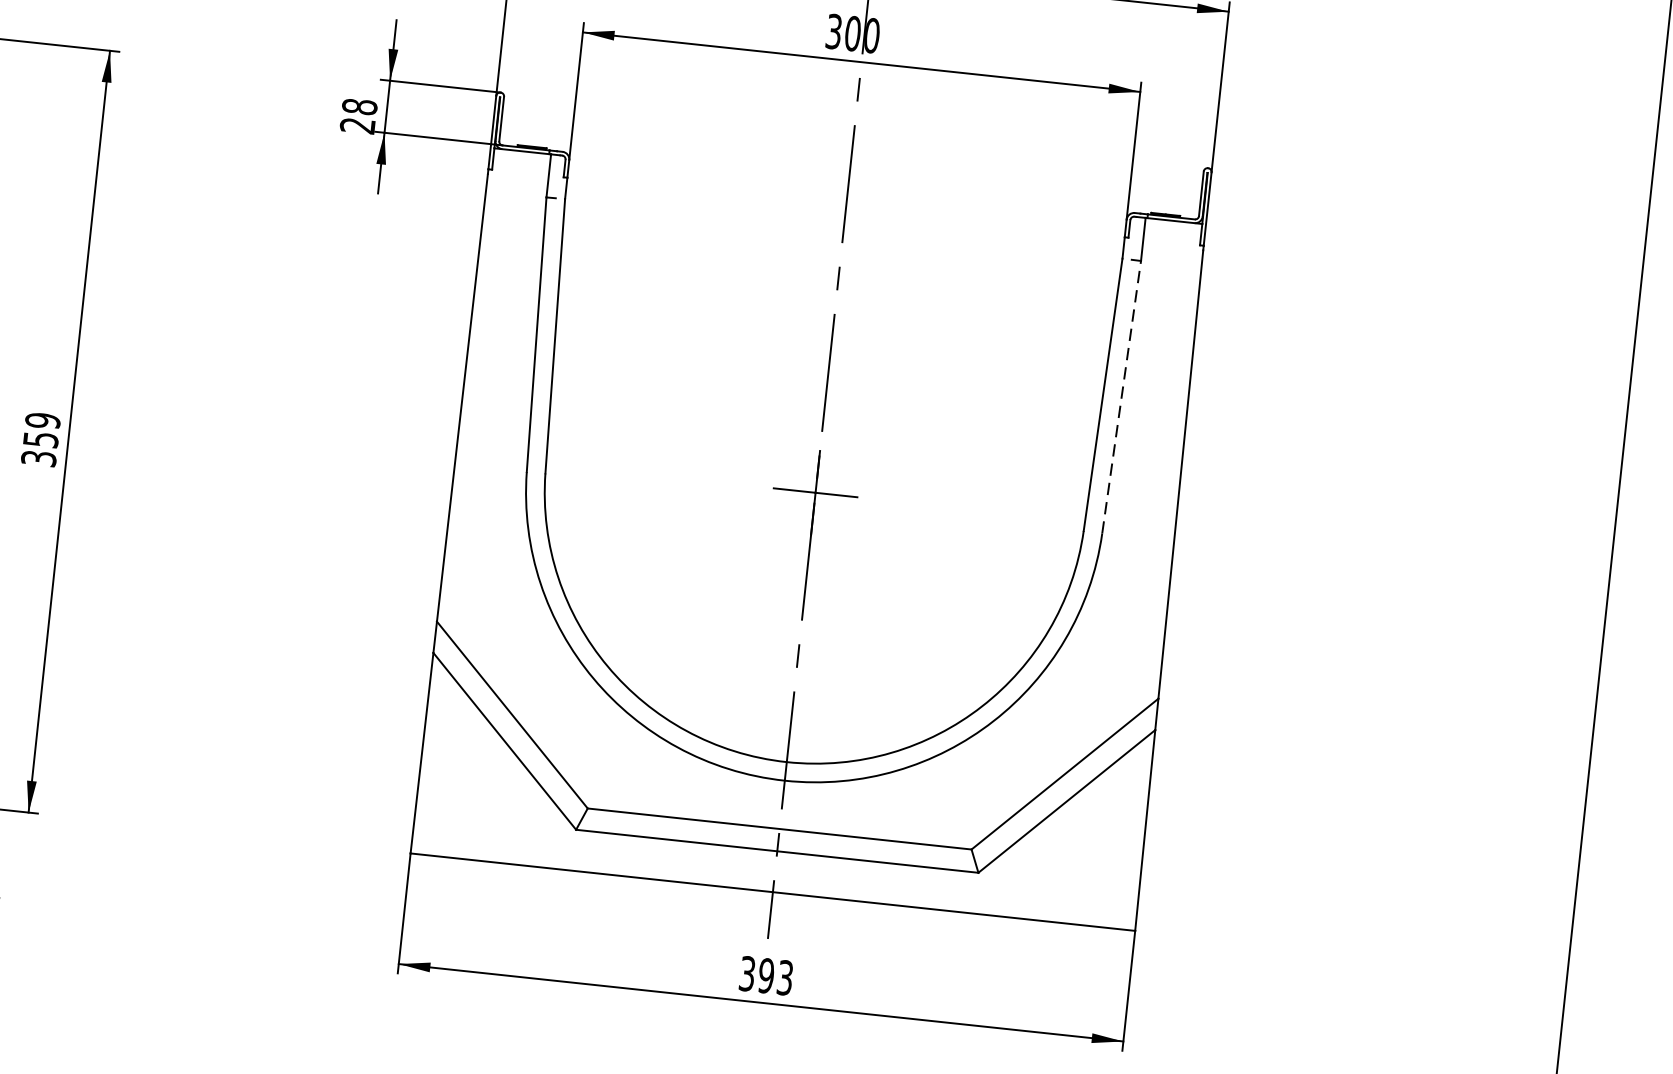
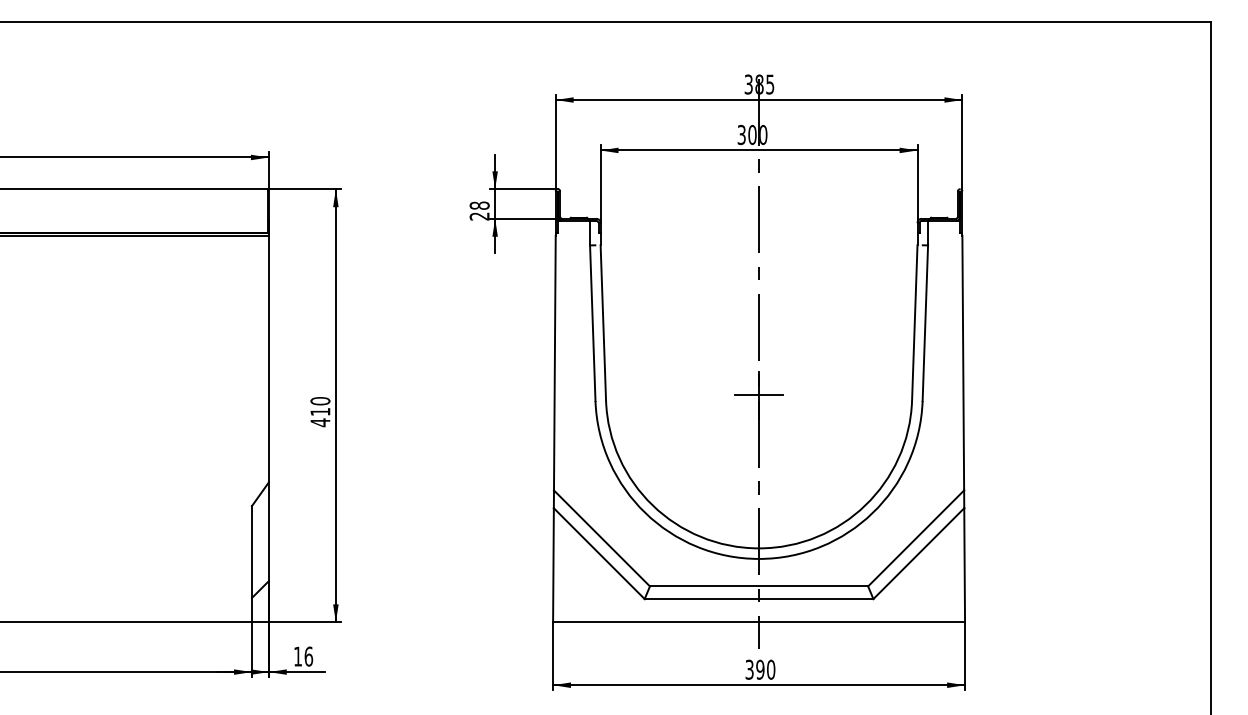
line: (1121, 397) -> (925, 323), dashed -> solid
text: (40, 440) -> (320, 412), 359 -> 410
text: (785, 977) -> (771, 669), 393 -> 390

